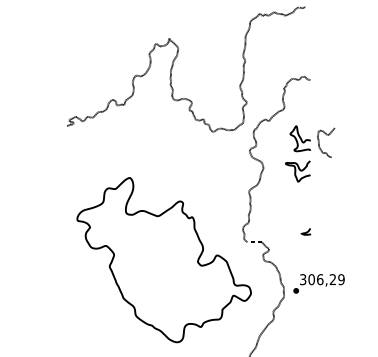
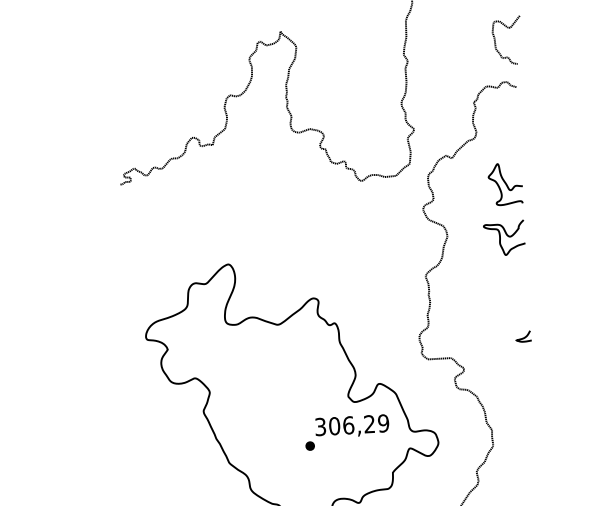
curve: (326, 135) -> (506, 28), moved
text: (318, 283) -> (346, 431), moved

